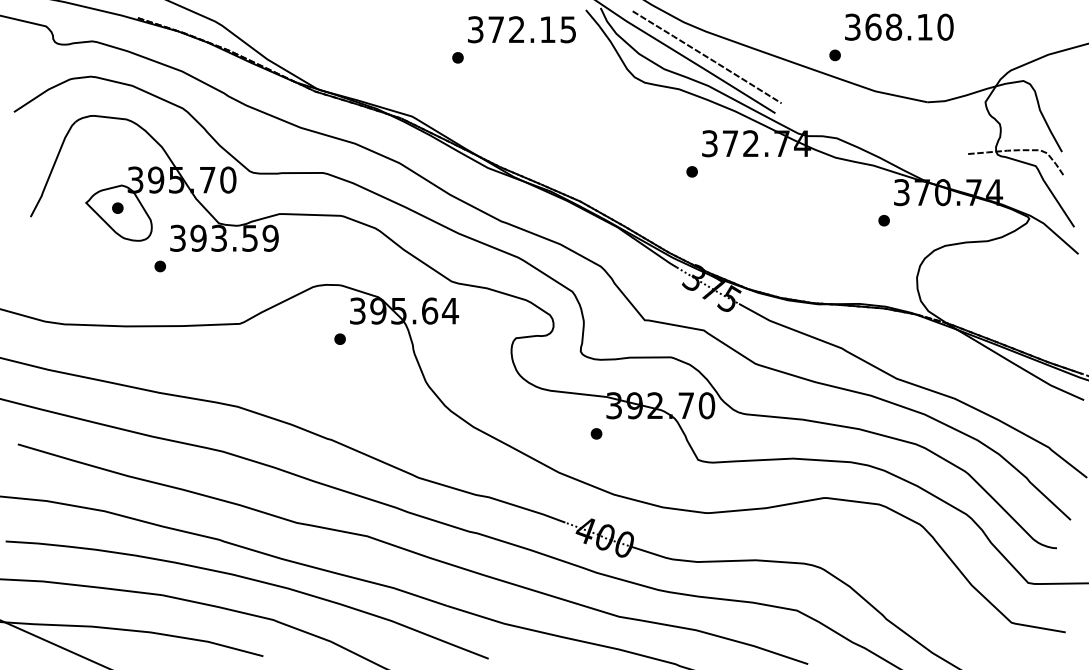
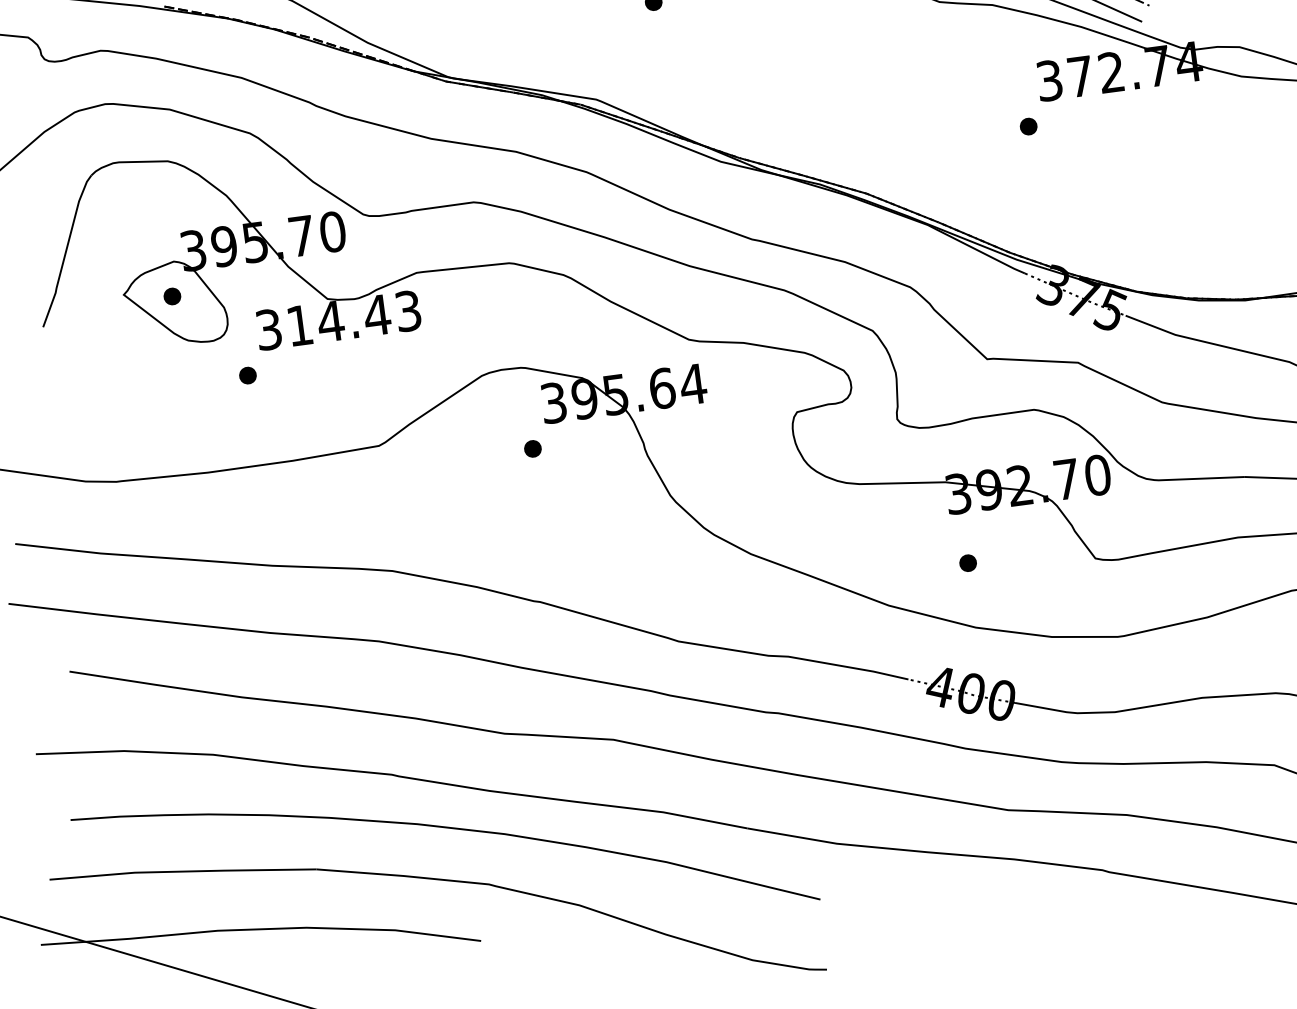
text: (234, 237) -> (353, 317), 393.59 -> 314.43
part: (596, 433) -> (968, 562), moved

